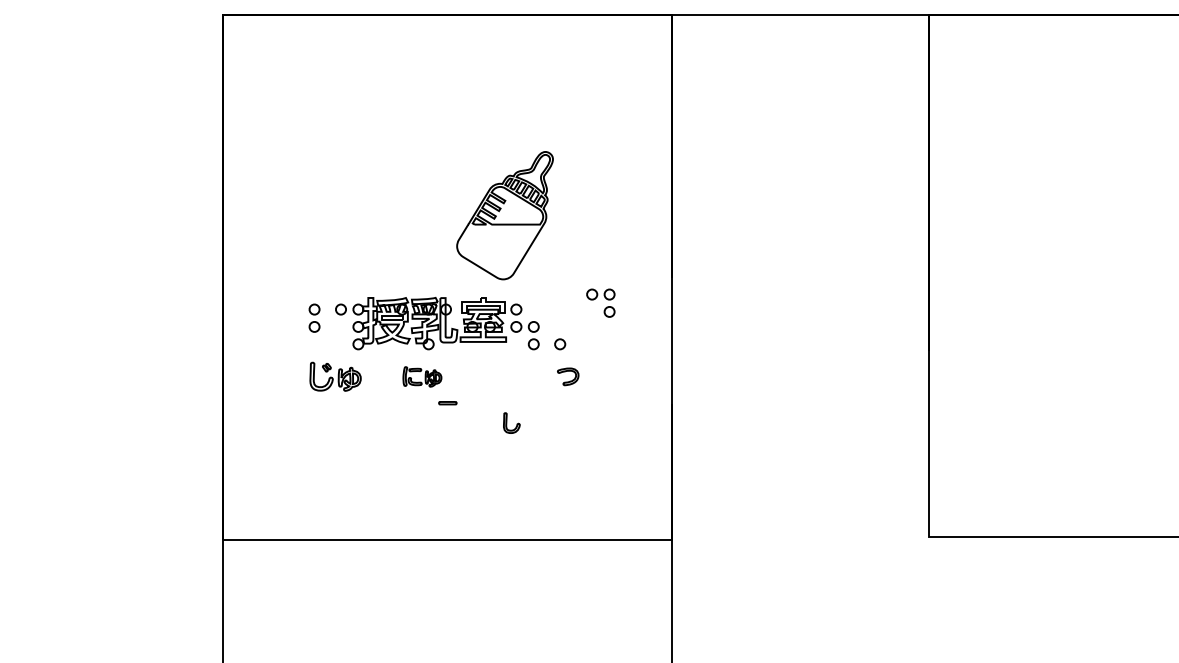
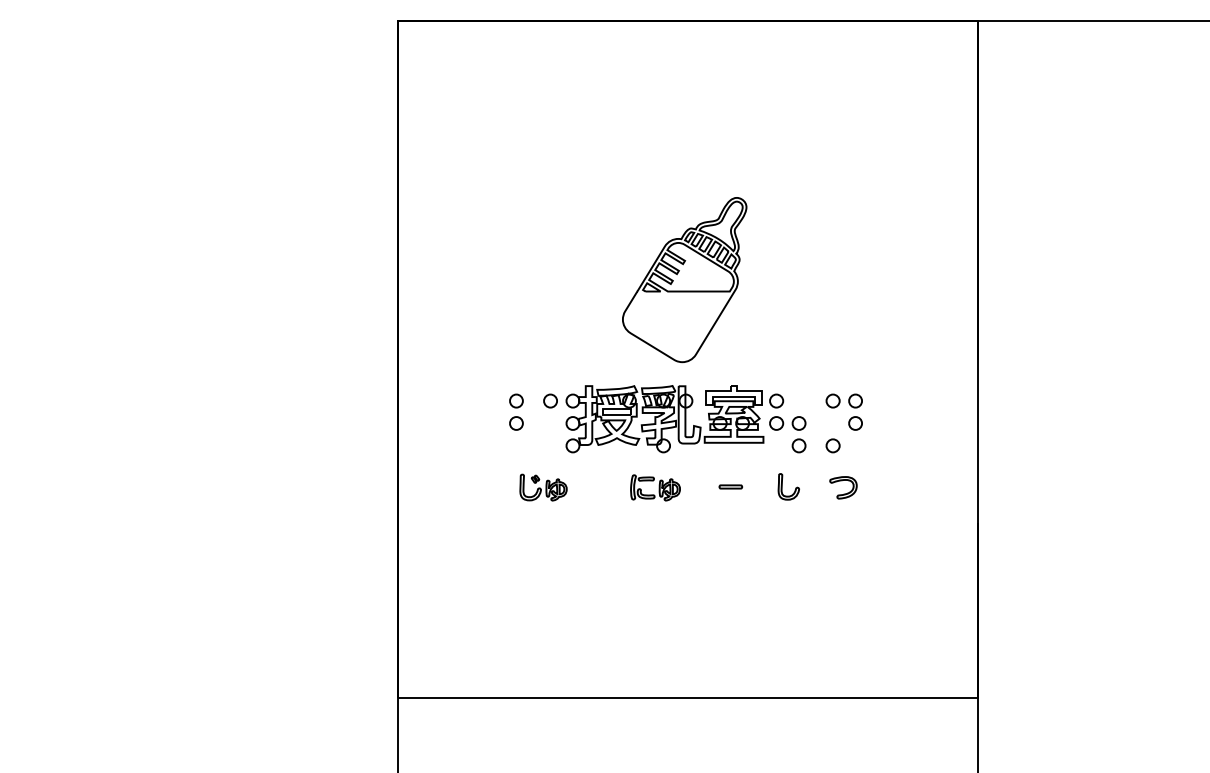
part: (504, 215) -> (683, 279), moved
part: (600, 302) -> (843, 411), moved
part: (335, 376) -> (543, 487), size x0.71
part: (447, 403) -> (730, 487), moved
part: (511, 422) -> (788, 486), moved

